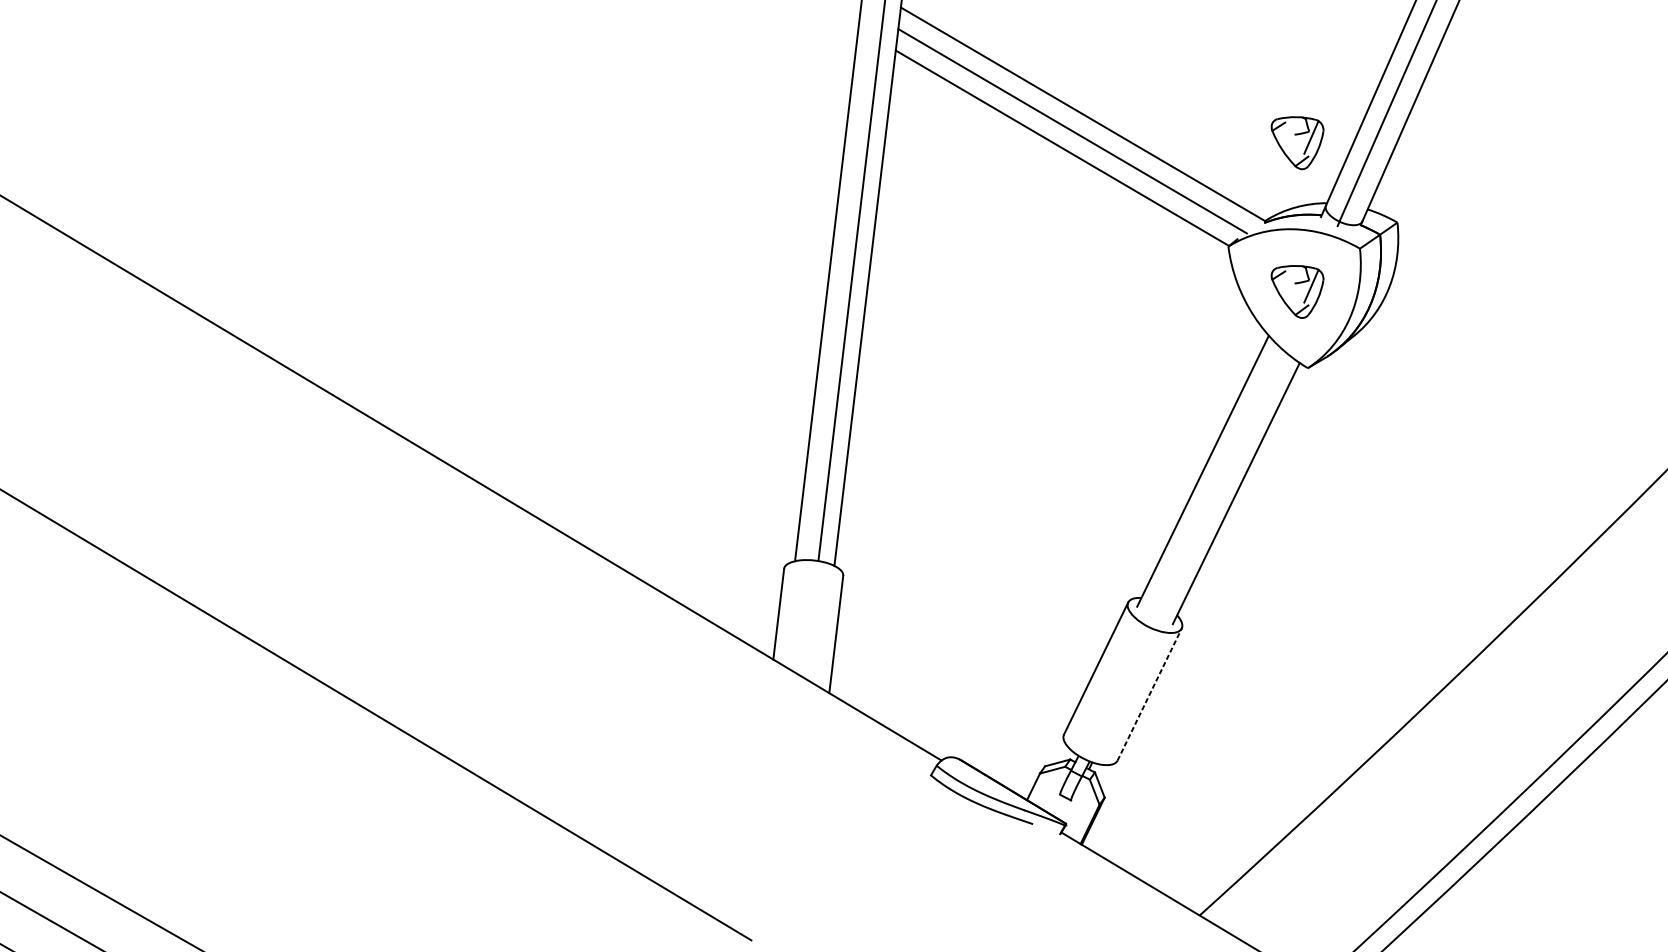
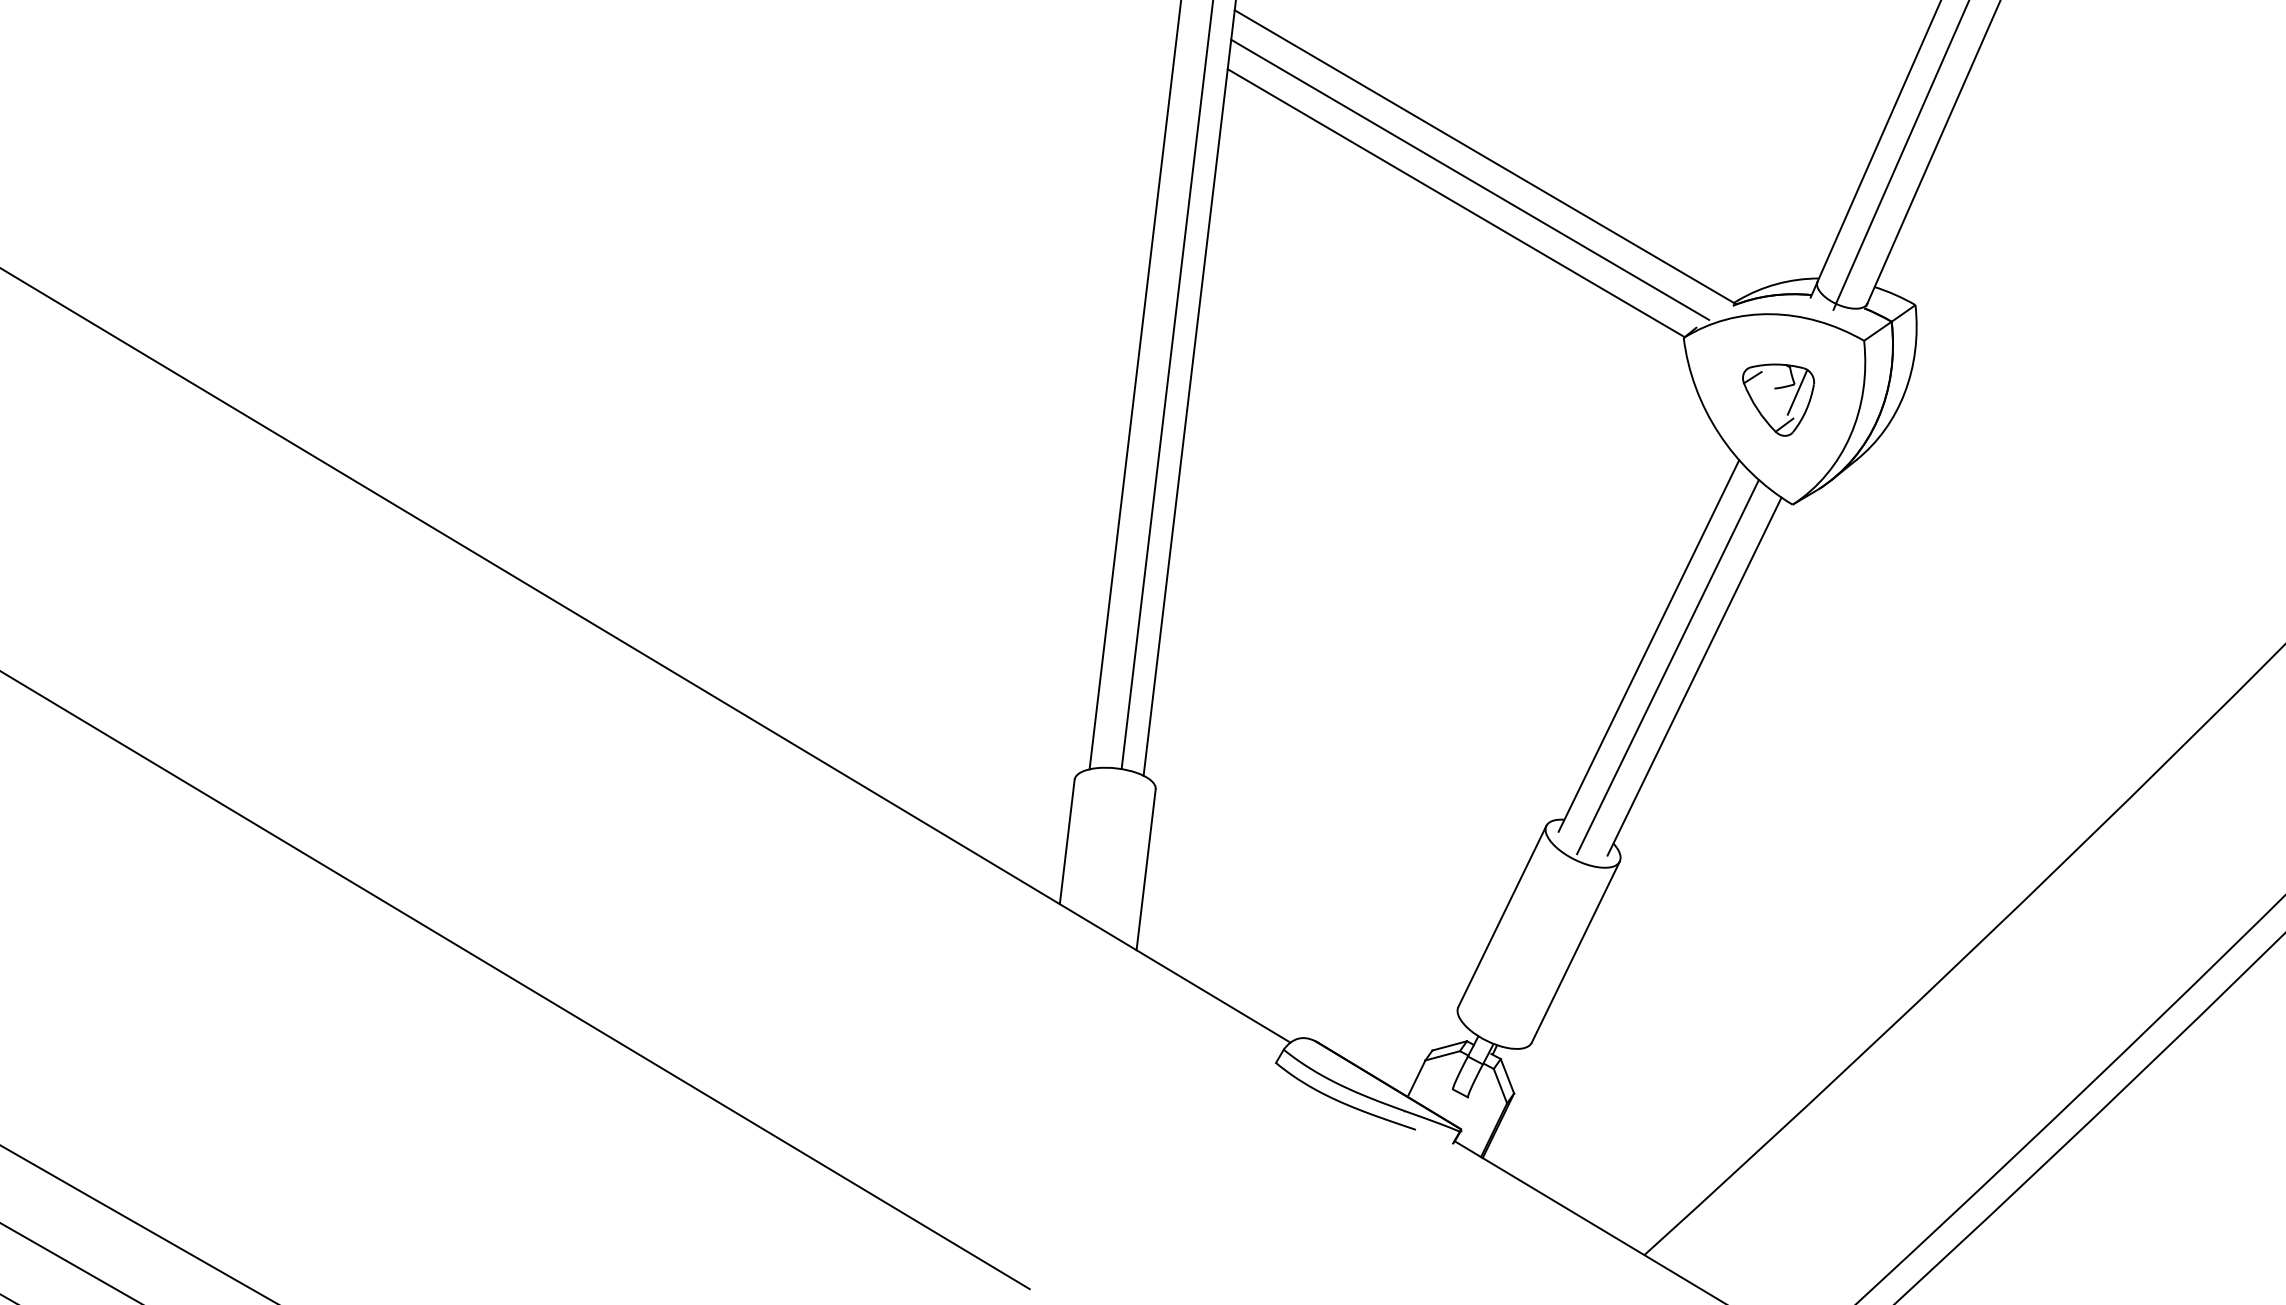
part: (1297, 142) -> (1778, 195), removed
line: (1216, 486) -> (1667, 666), added
line: (1149, 694) -> (1575, 952), dashed -> solid

